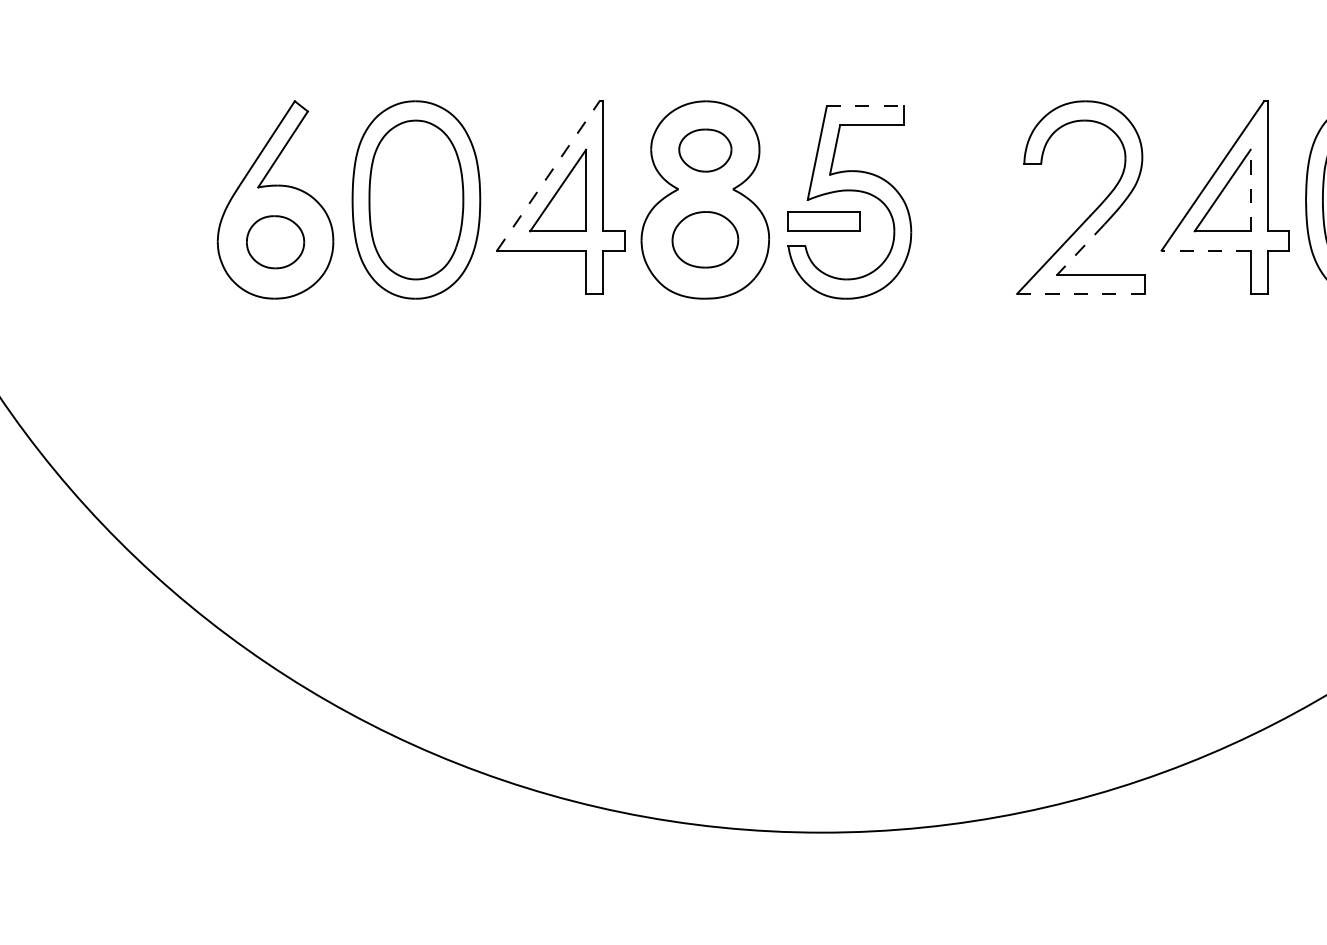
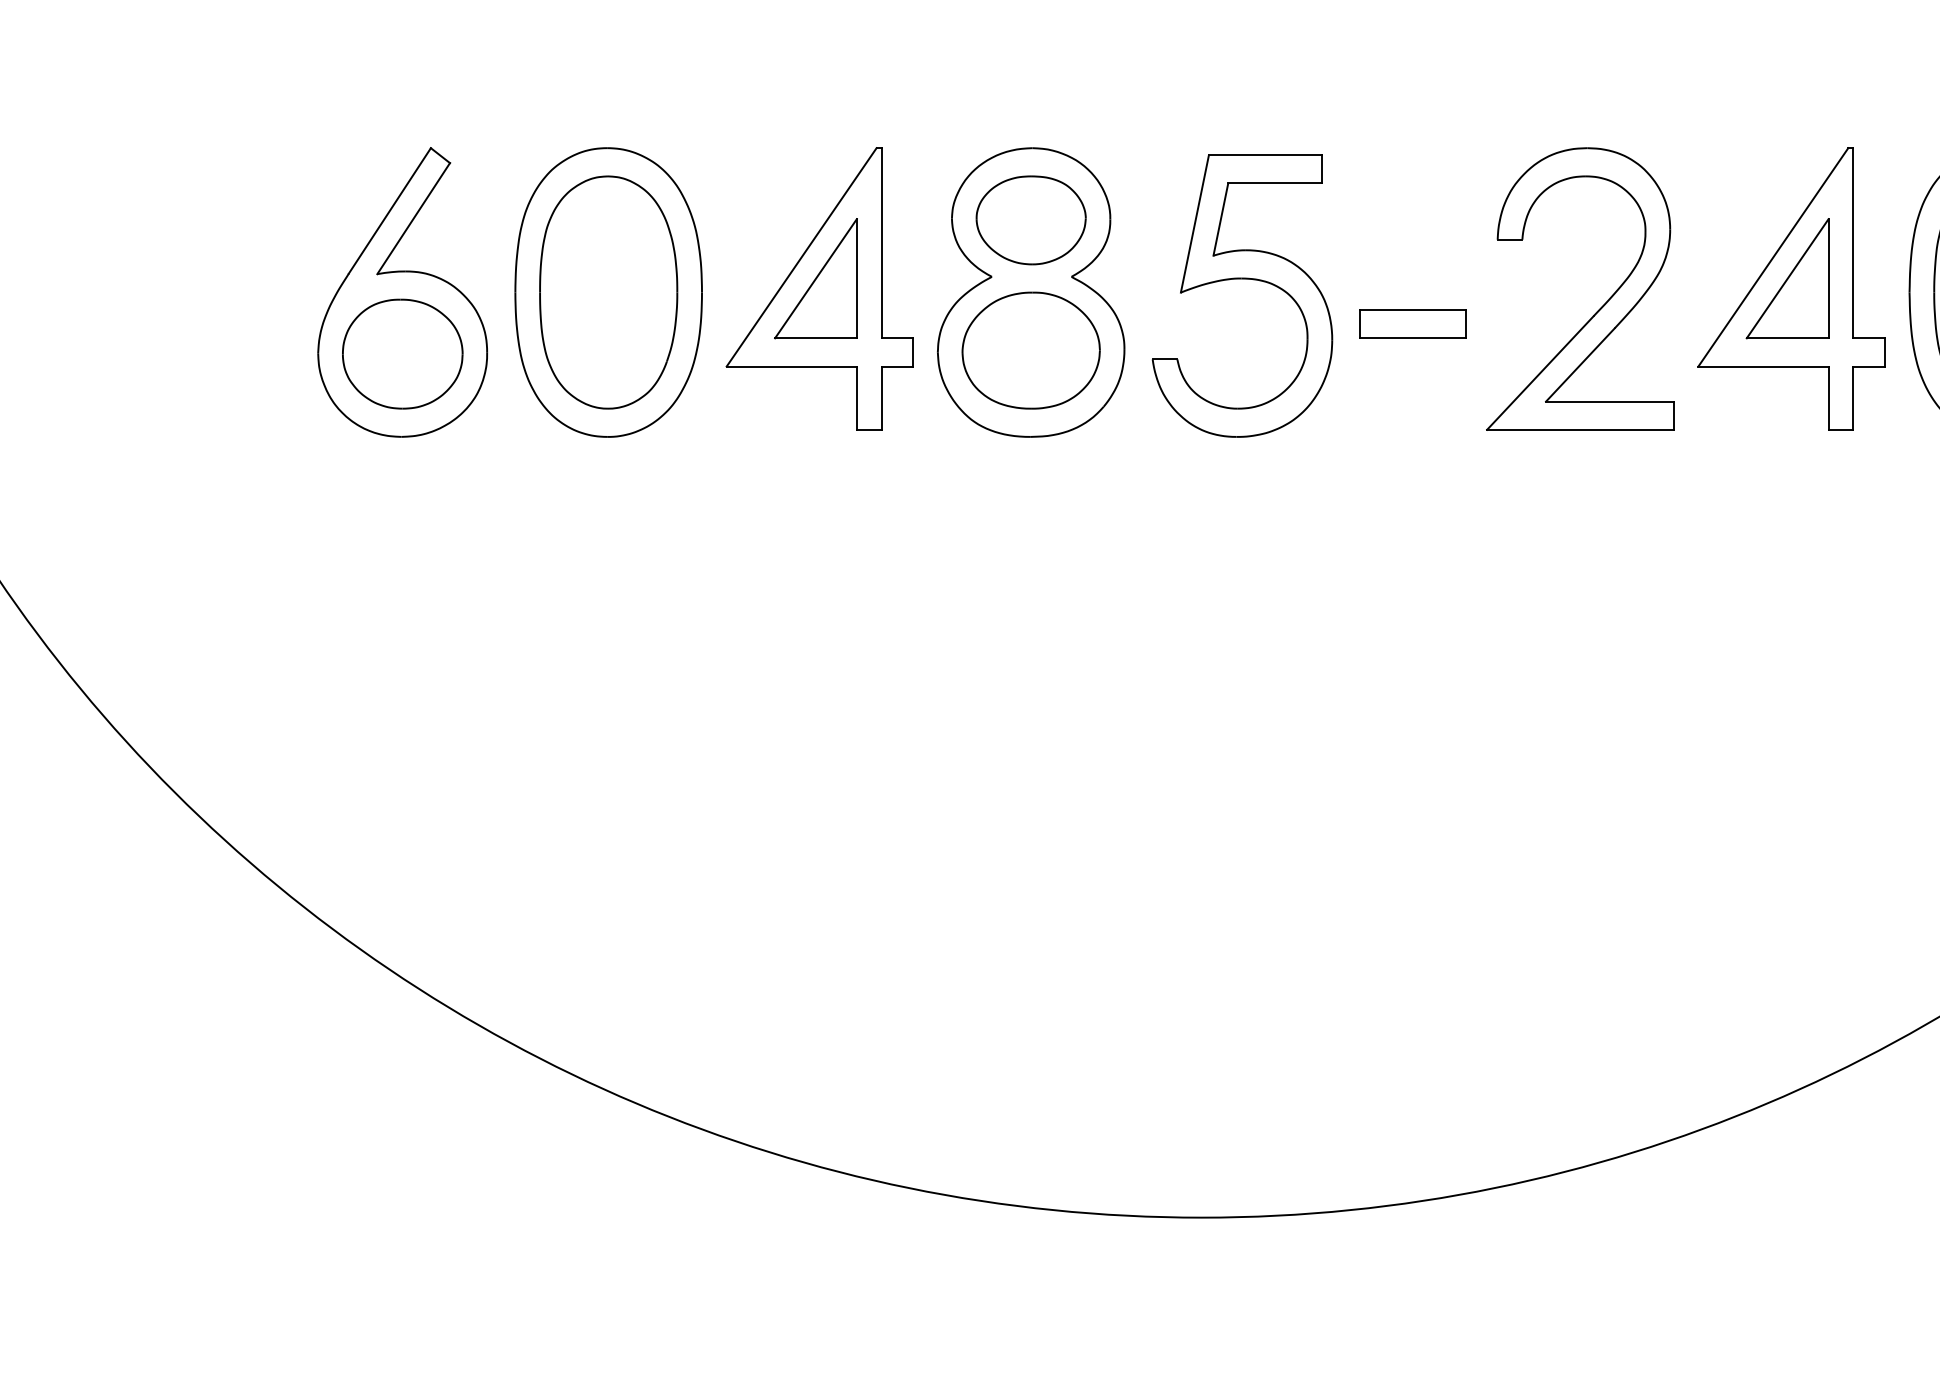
line: (865, 106) -> (1265, 155), dashed -> solid
part: (705, 150) -> (1031, 220), size x1.43
line: (548, 175) -> (801, 256), dashed -> solid
line: (1250, 190) -> (1828, 278), dashed -> solid
part: (823, 221) -> (1413, 323), moved
part: (705, 239) -> (1031, 350), size x1.43
part: (275, 242) -> (402, 354), size x1.43
line: (1080, 249) -> (1579, 364), dashed -> solid
line: (1206, 250) -> (1764, 366), dashed -> solid
line: (1080, 293) -> (1579, 429), dashed -> solid

